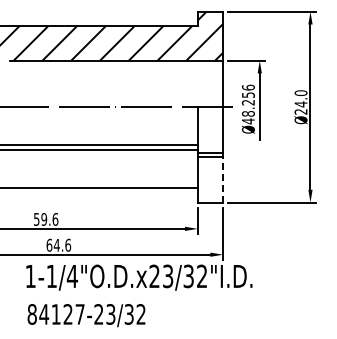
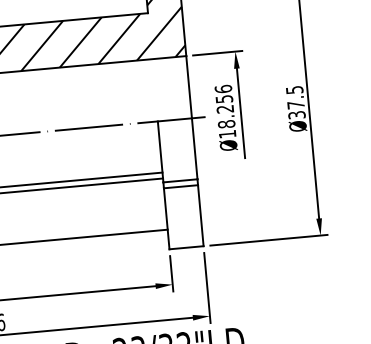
text: (300, 102) -> (295, 102), Ø24.0 -> Ø37.5
text: (248, 121) -> (227, 134), Ø48.256 -> Ø18.256
line: (223, 179) -> (201, 215), dashed -> solid

